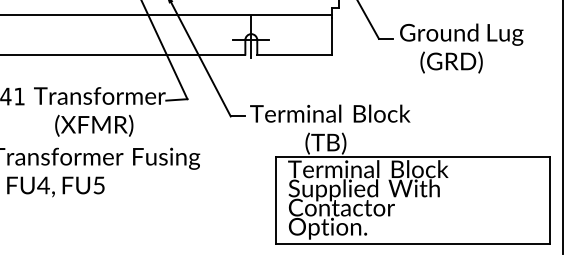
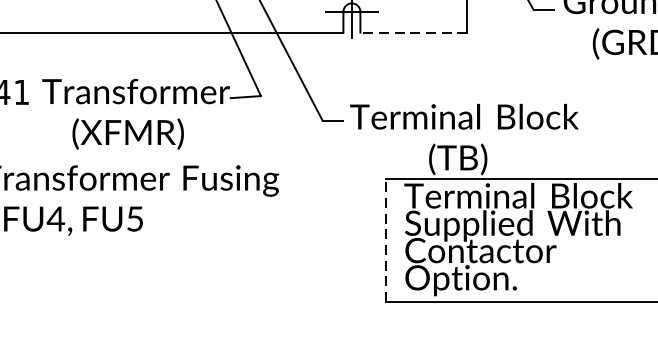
line: (294, 54) -> (413, 32), solid -> dashed
line: (275, 200) -> (386, 240), solid -> dashed

